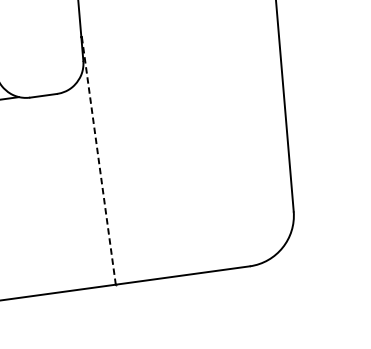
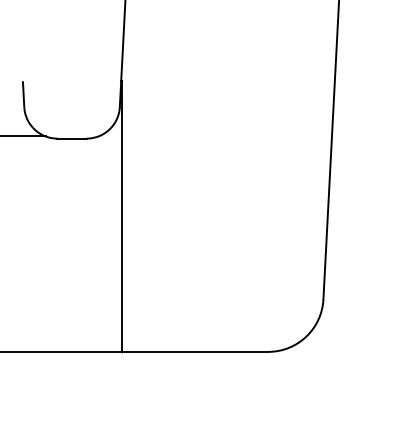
line: (98, 161) -> (121, 217), dashed -> solid

